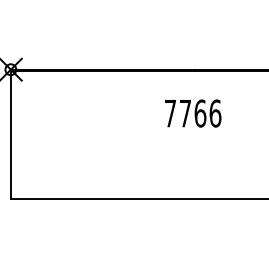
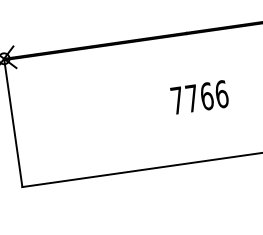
text: (193, 113) -> (200, 97), moved

